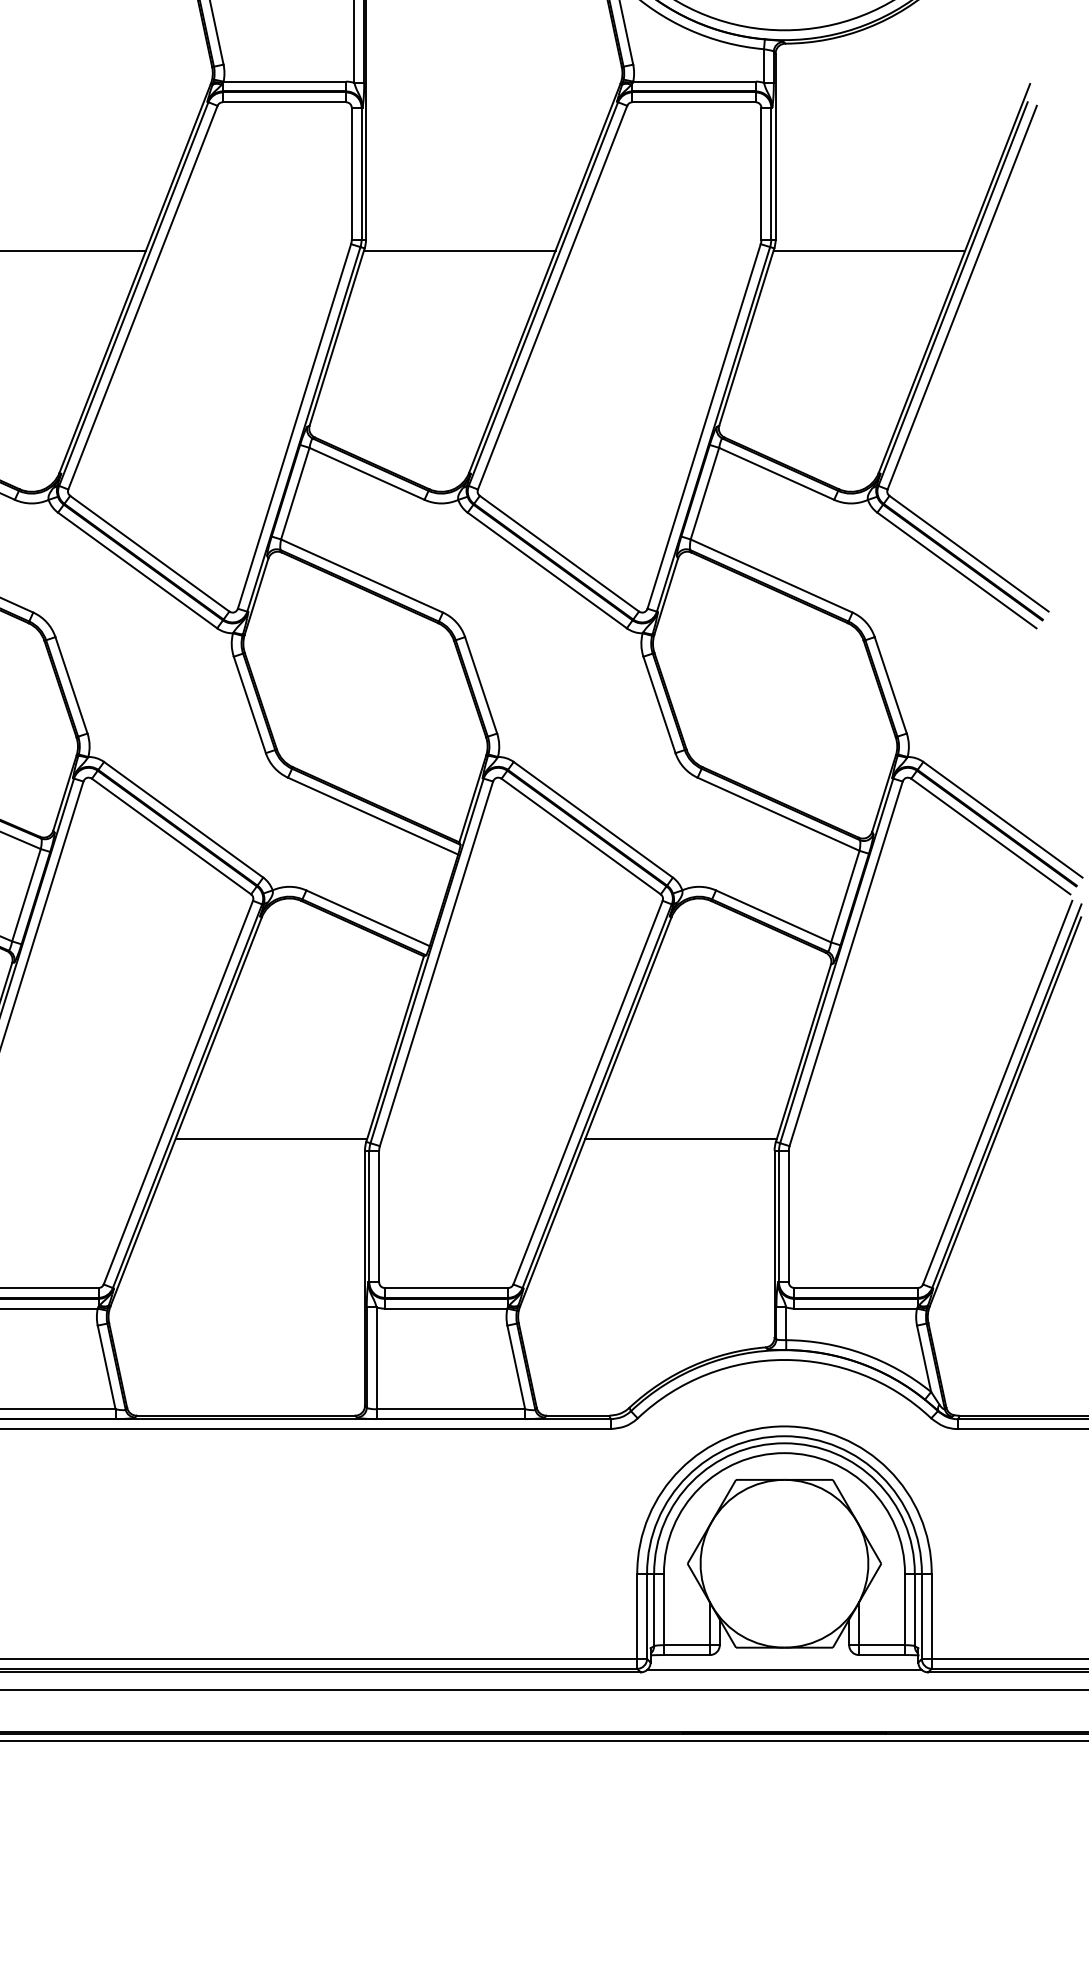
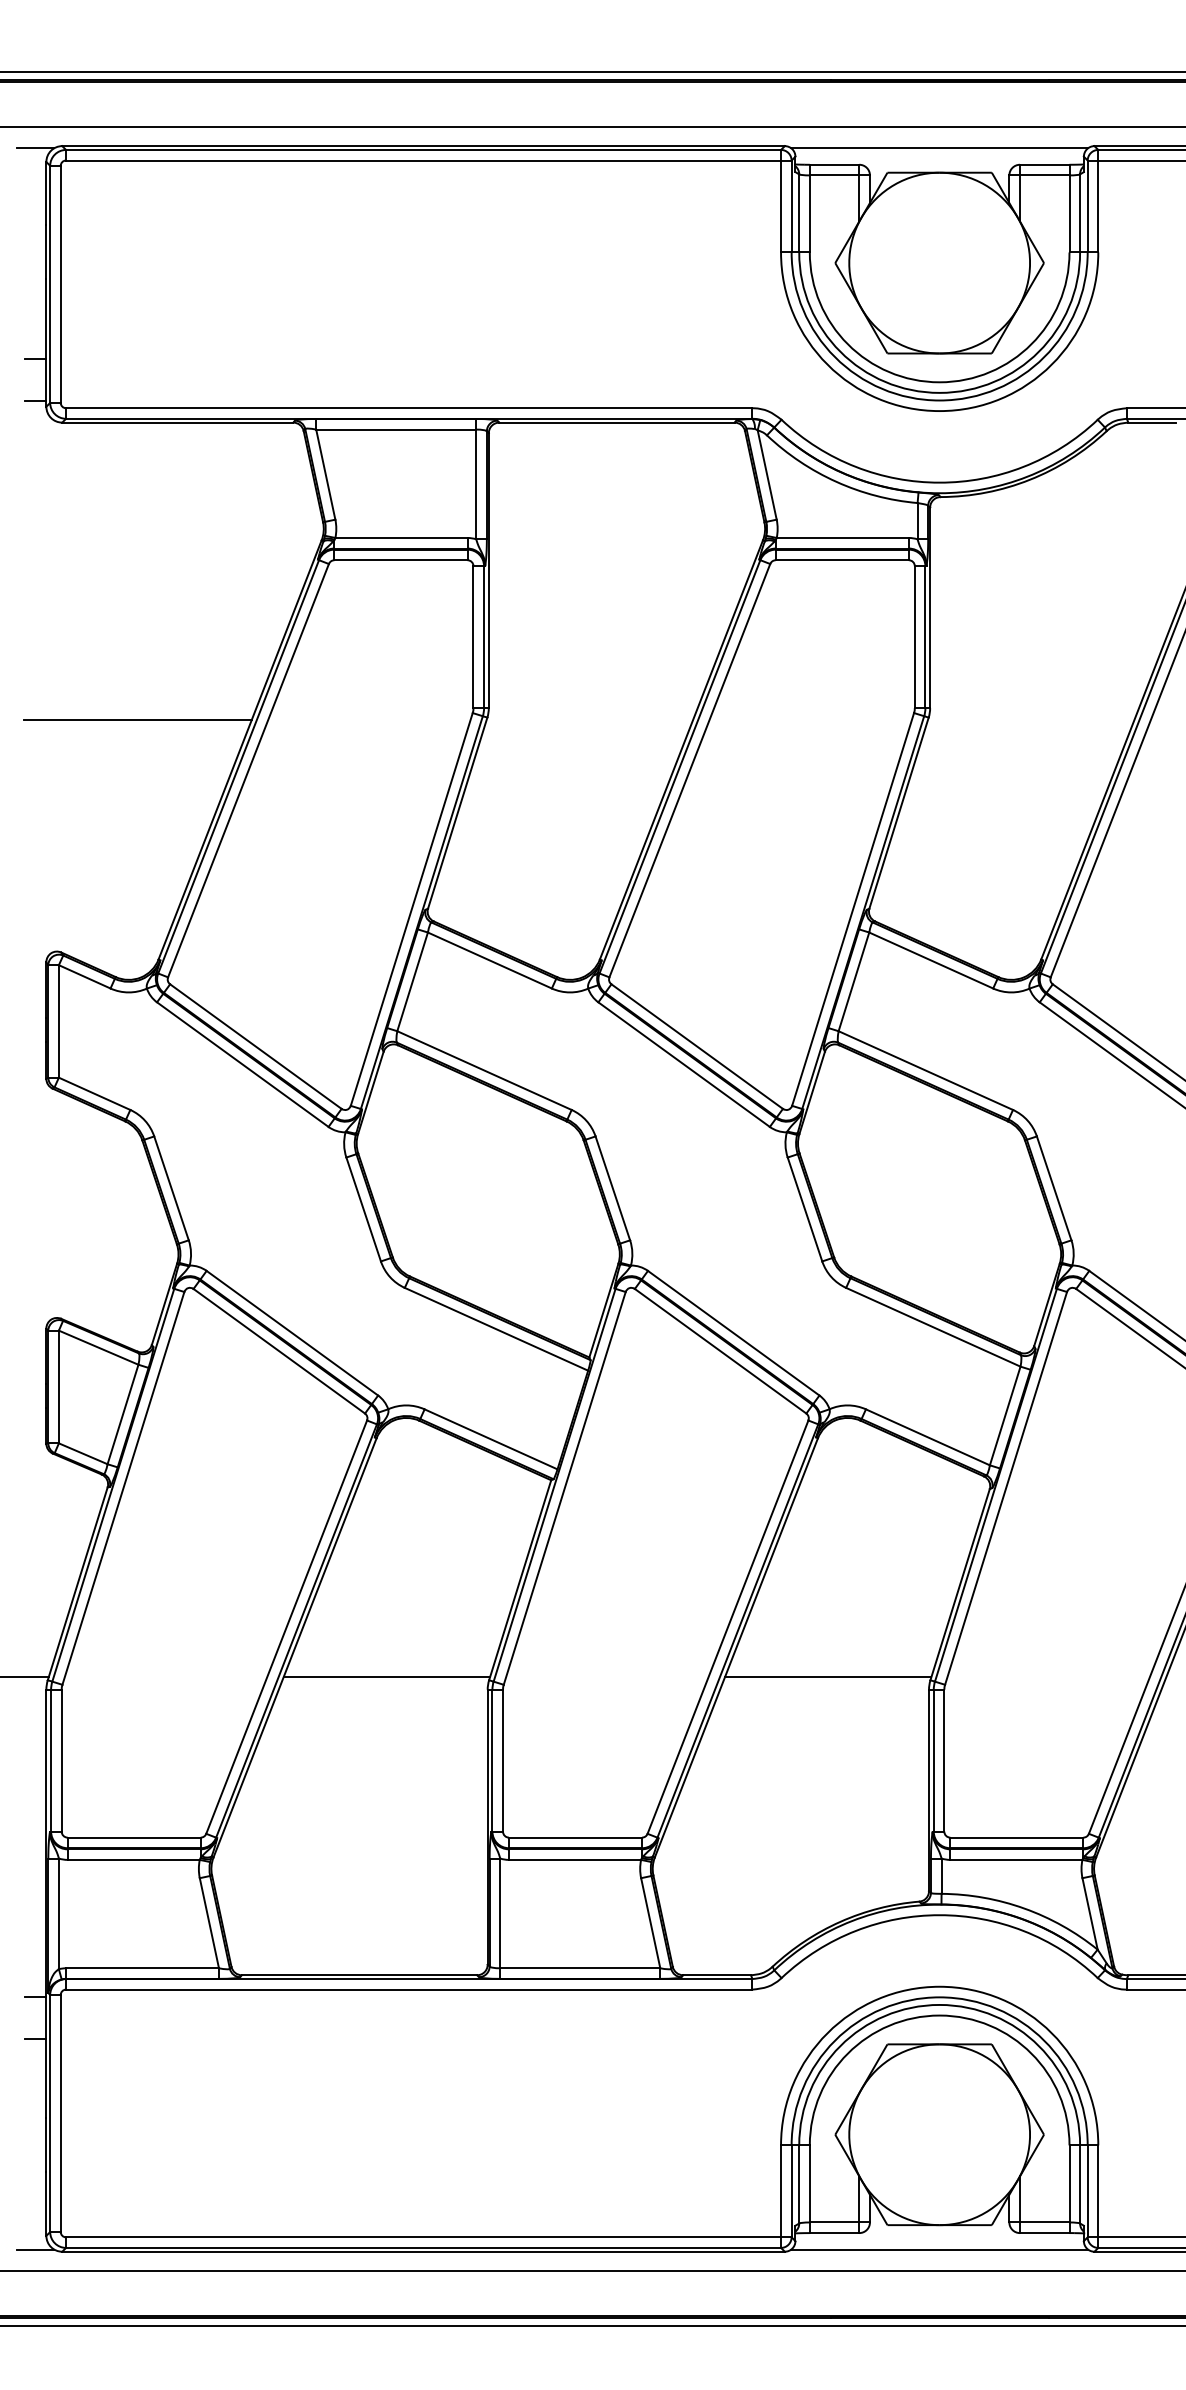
line: (459, 251) -> (589, 720), removed
line: (868, 251) -> (1030, 720), removed

